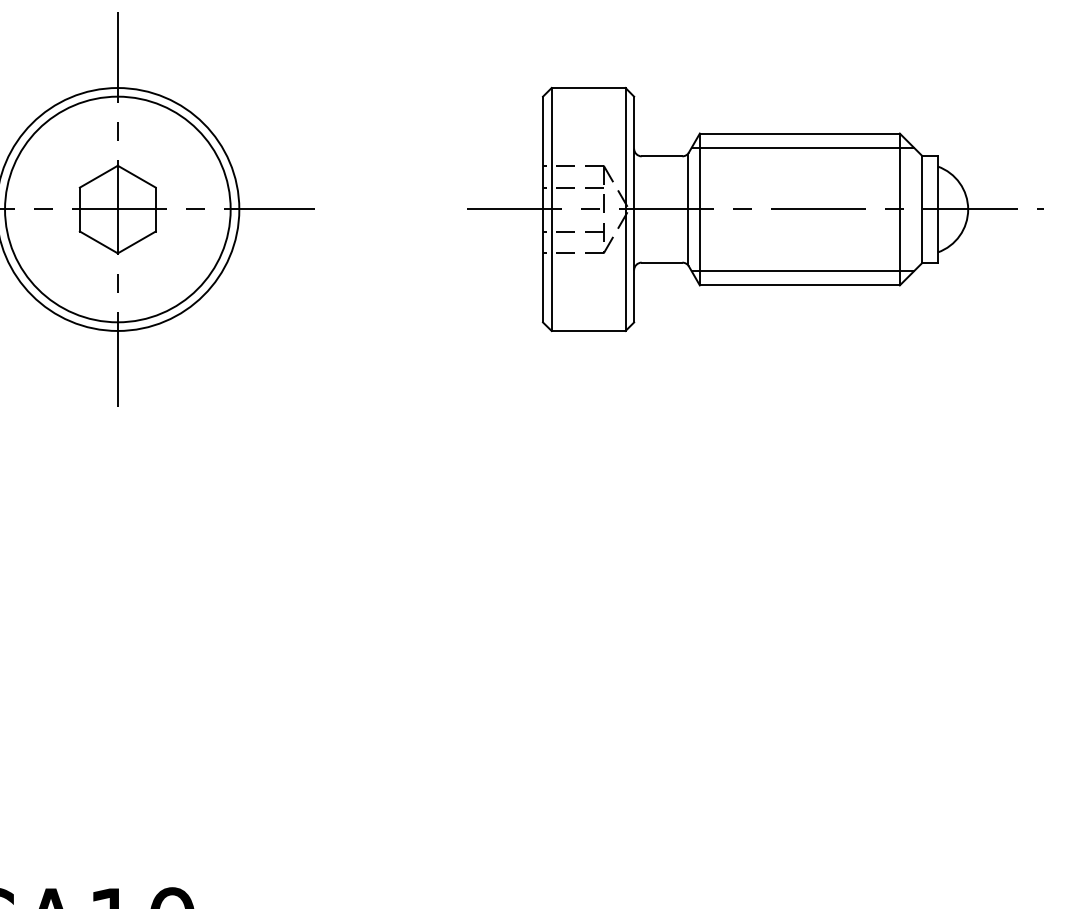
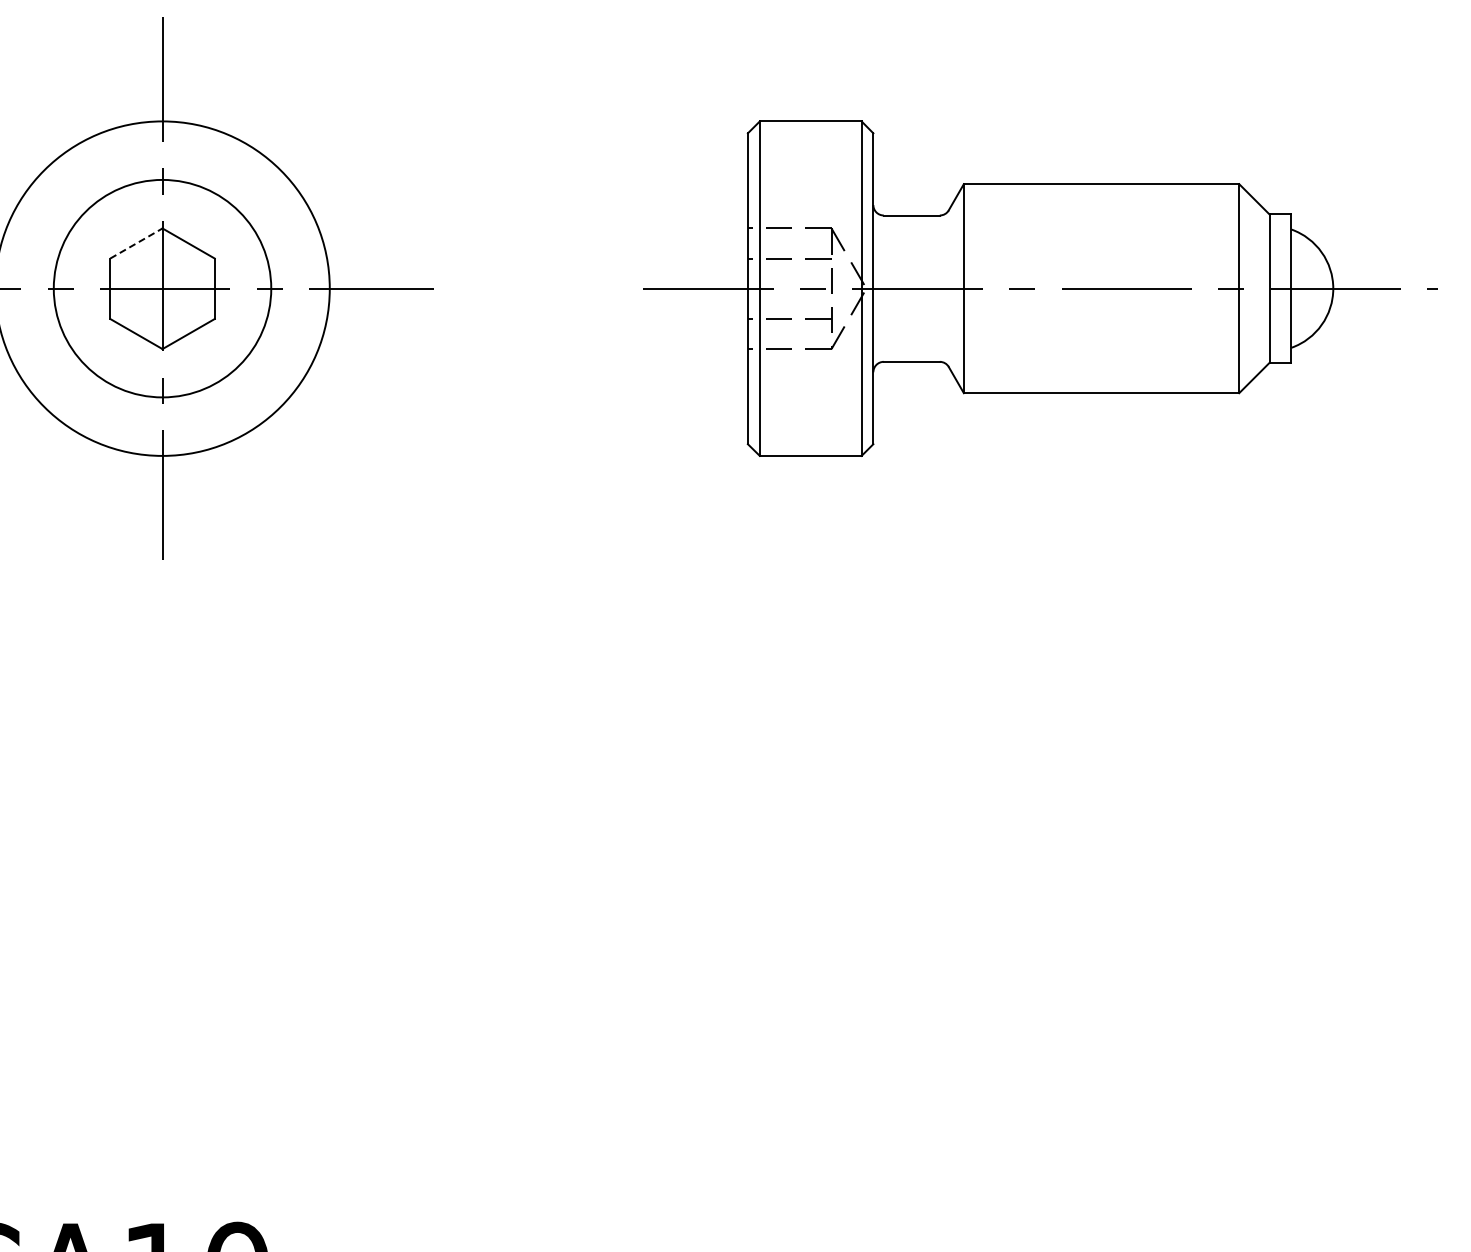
line: (802, 147) -> (1105, 203), removed
line: (98, 176) -> (136, 243), solid -> dashed
circle: (117, 209) -> (162, 288), size x0.7
line: (687, 209) -> (947, 288), removed
line: (802, 271) -> (1105, 373), removed

